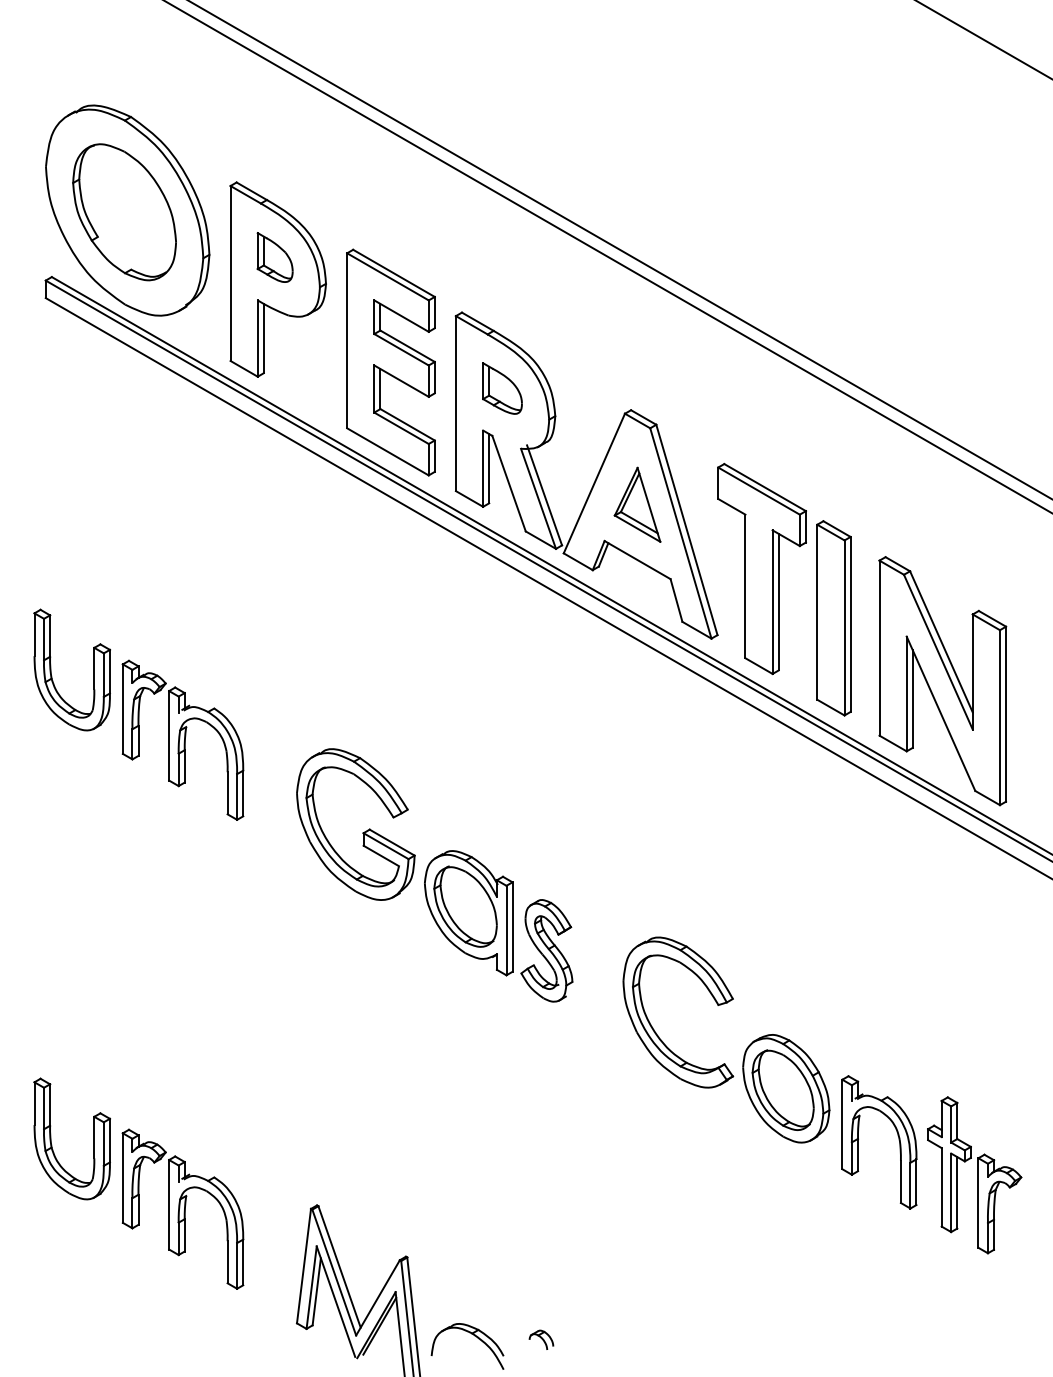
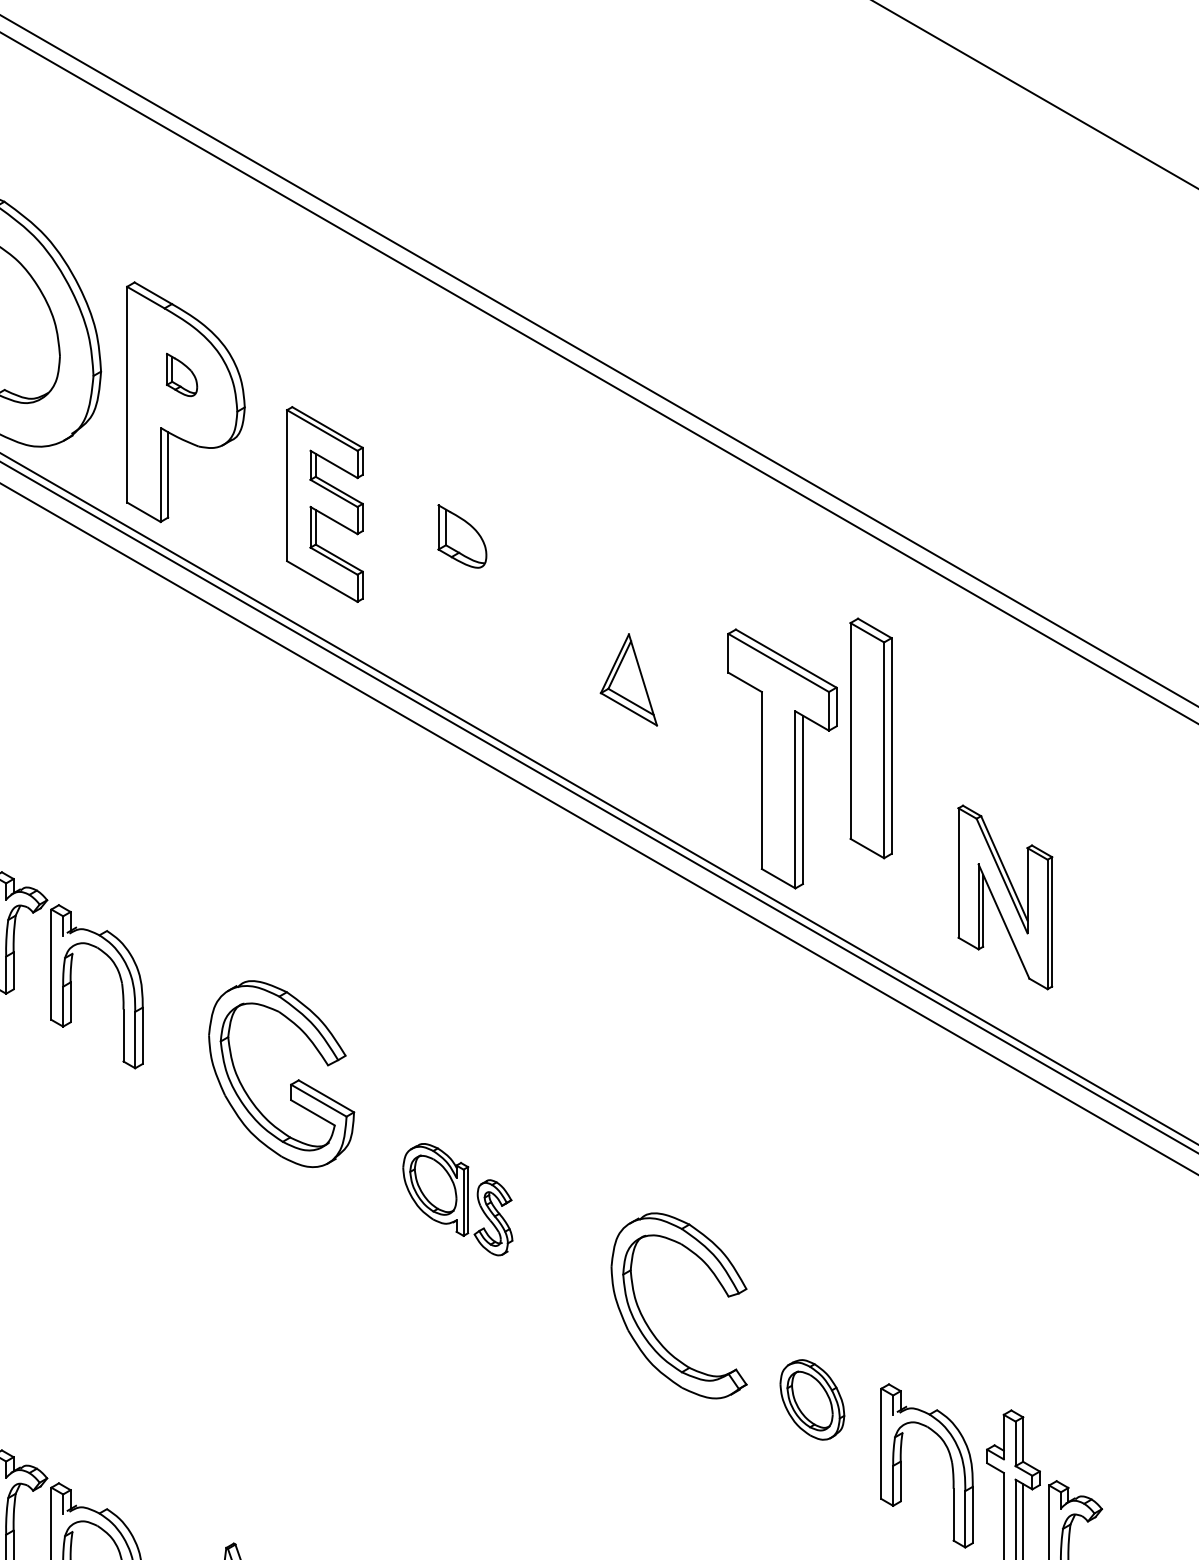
part: (274, 257) -> (181, 374), size x0.7
part: (390, 362) -> (324, 504), size x0.7
part: (594, 480) -> (575, 649), removed
part: (833, 618) -> (870, 738), moved
part: (942, 681) -> (1004, 897), size x0.6
part: (498, 926) -> (457, 1199), size x0.6
part: (786, 1088) -> (812, 1399), size x0.6

